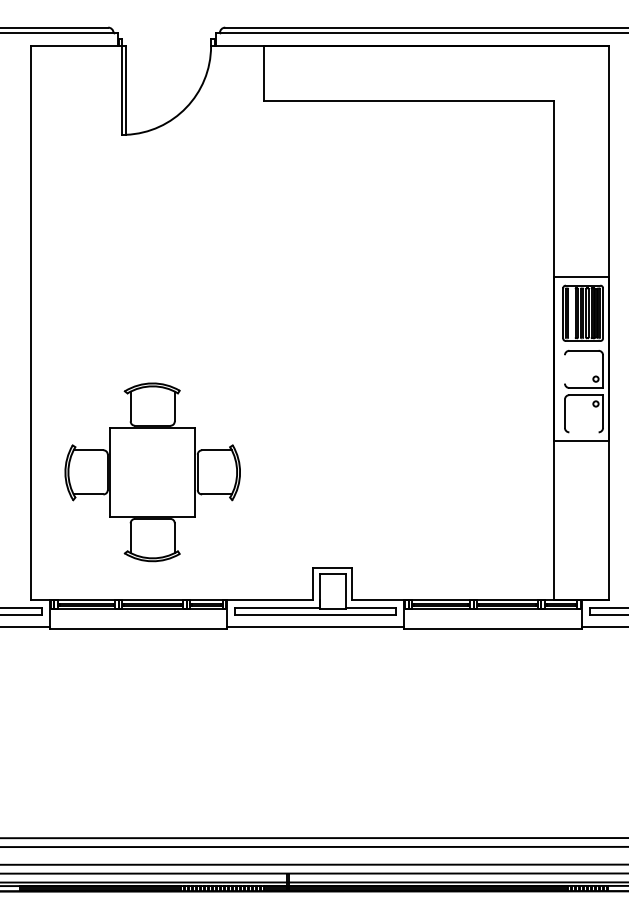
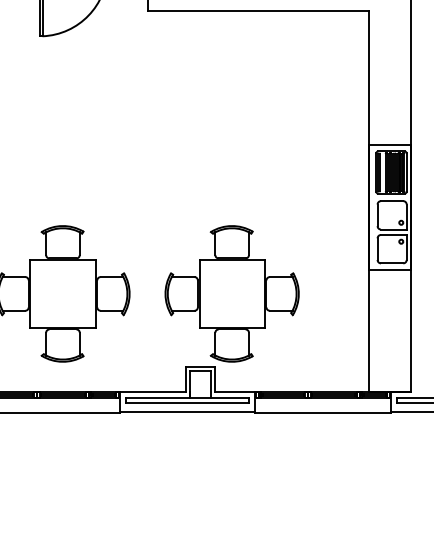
line: (564, 369) -> (377, 215), added
line: (583, 432) -> (391, 263), added
part: (374, 472) -> (232, 294), added

